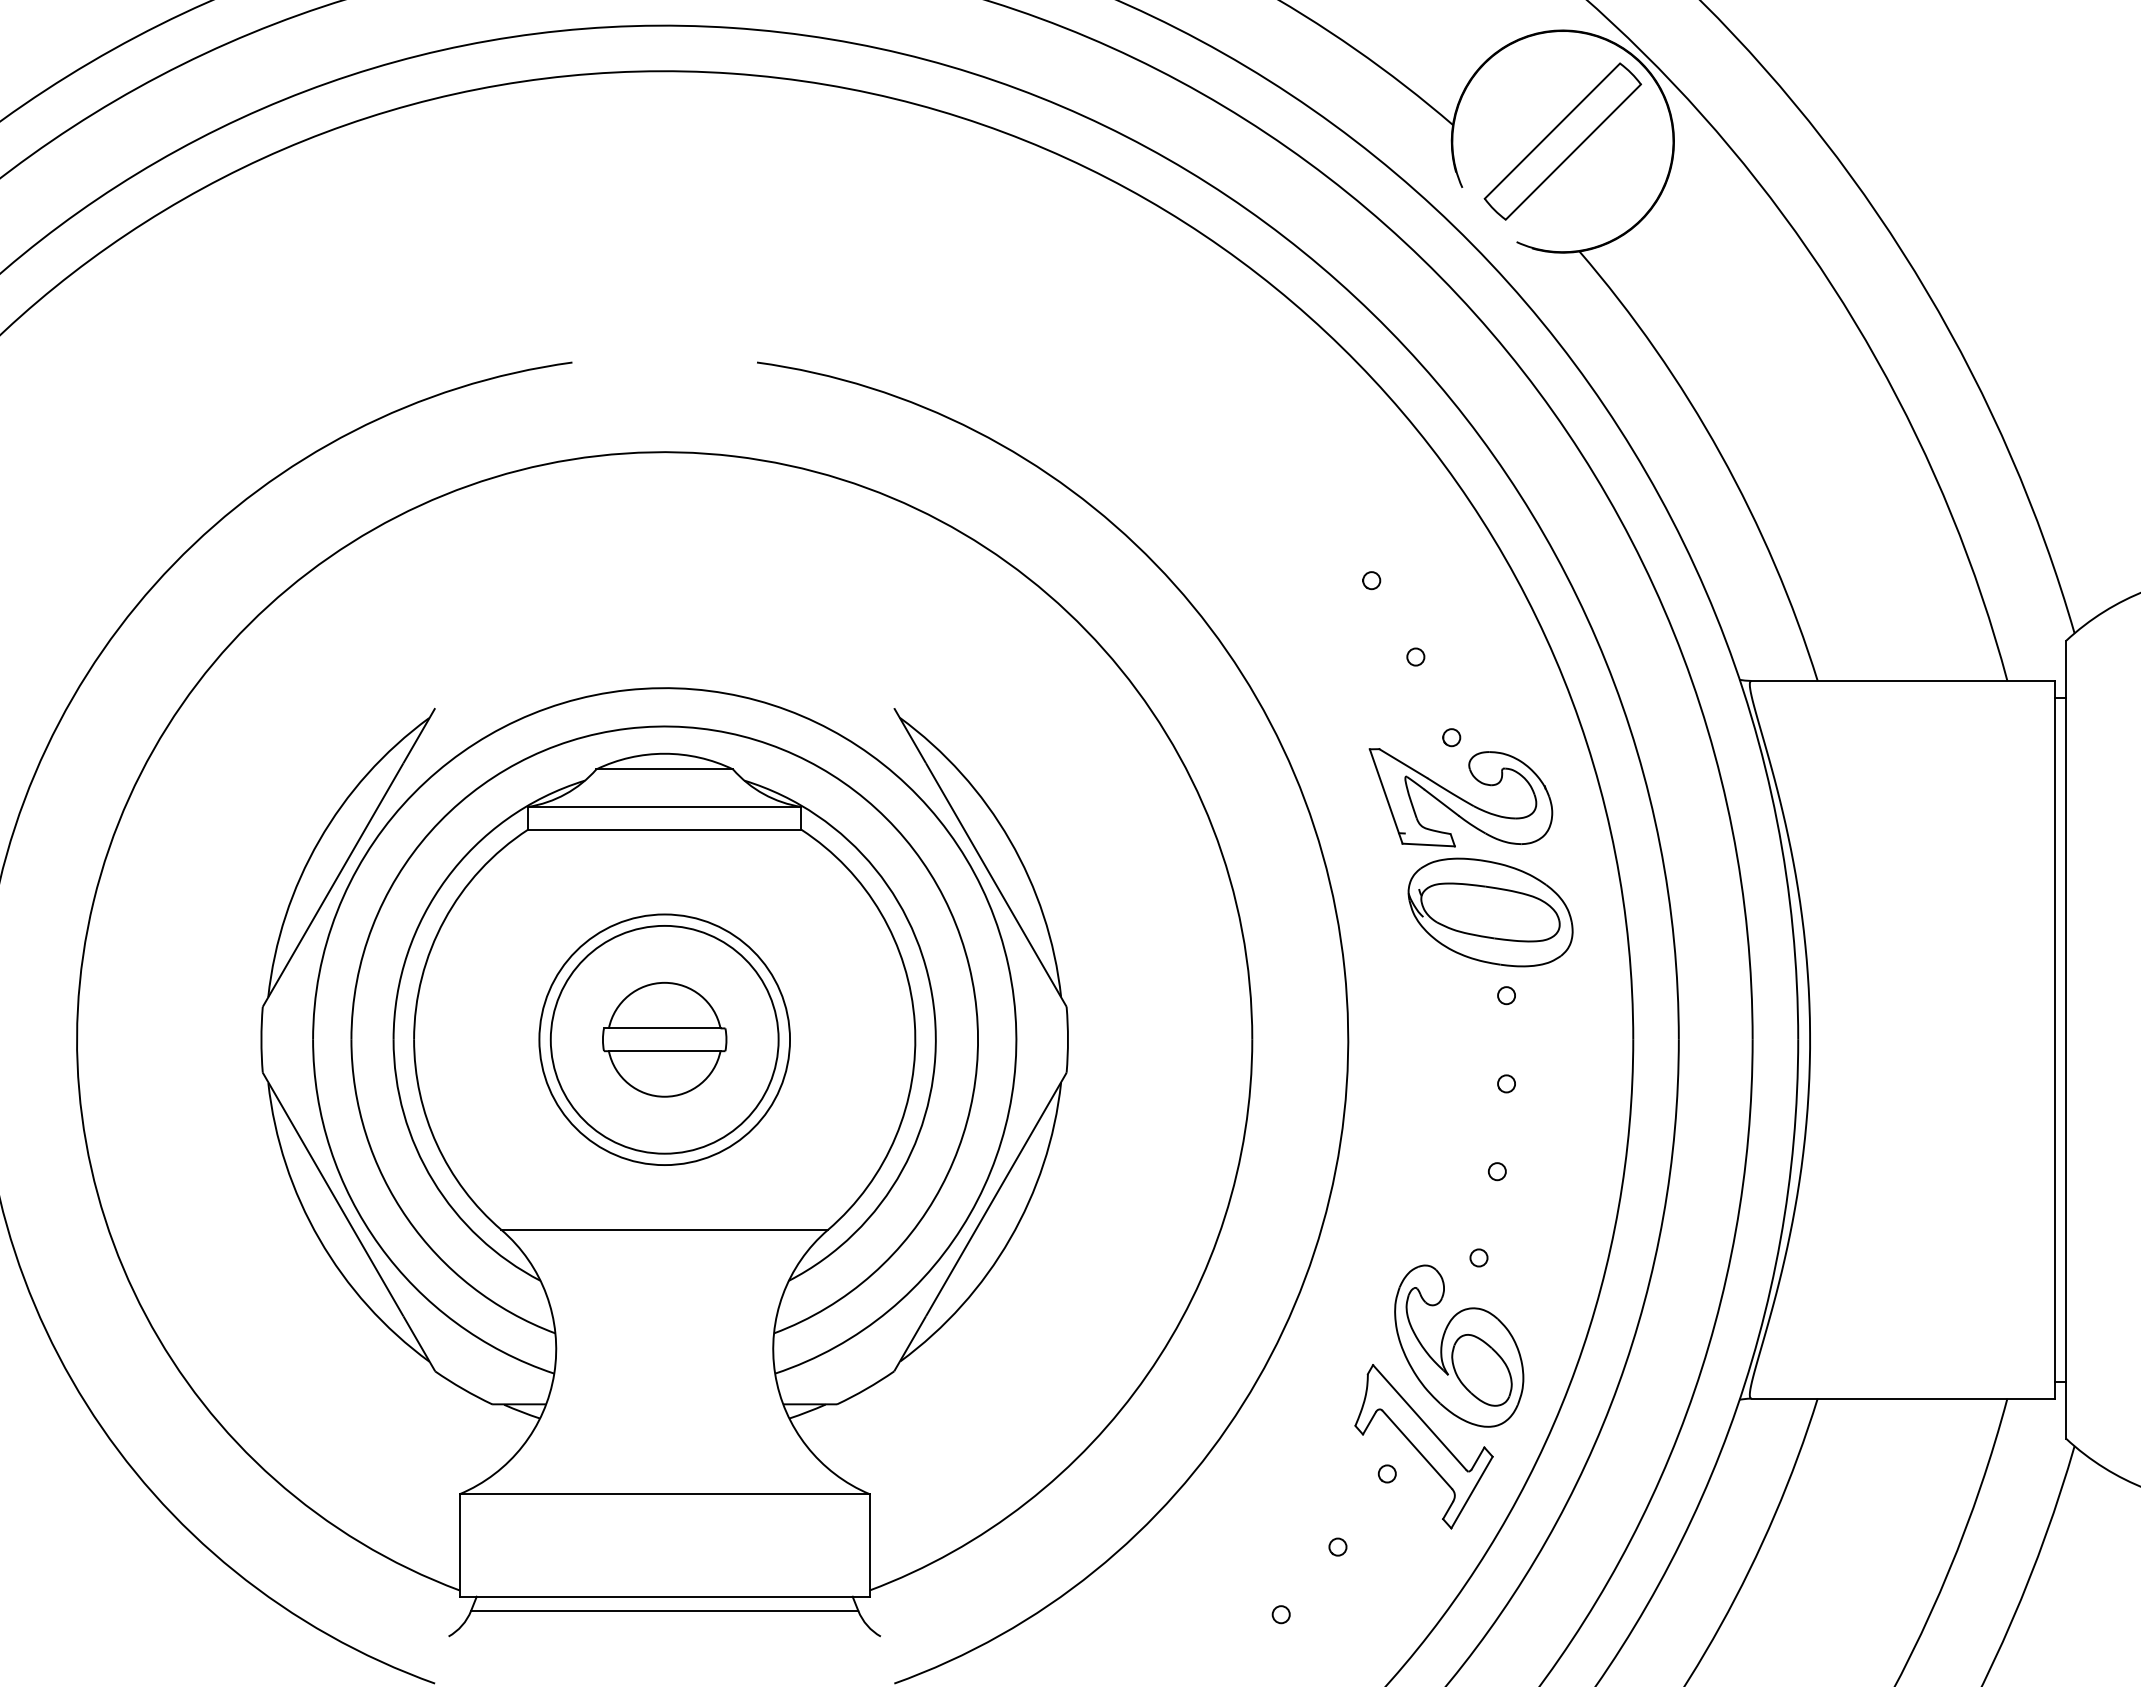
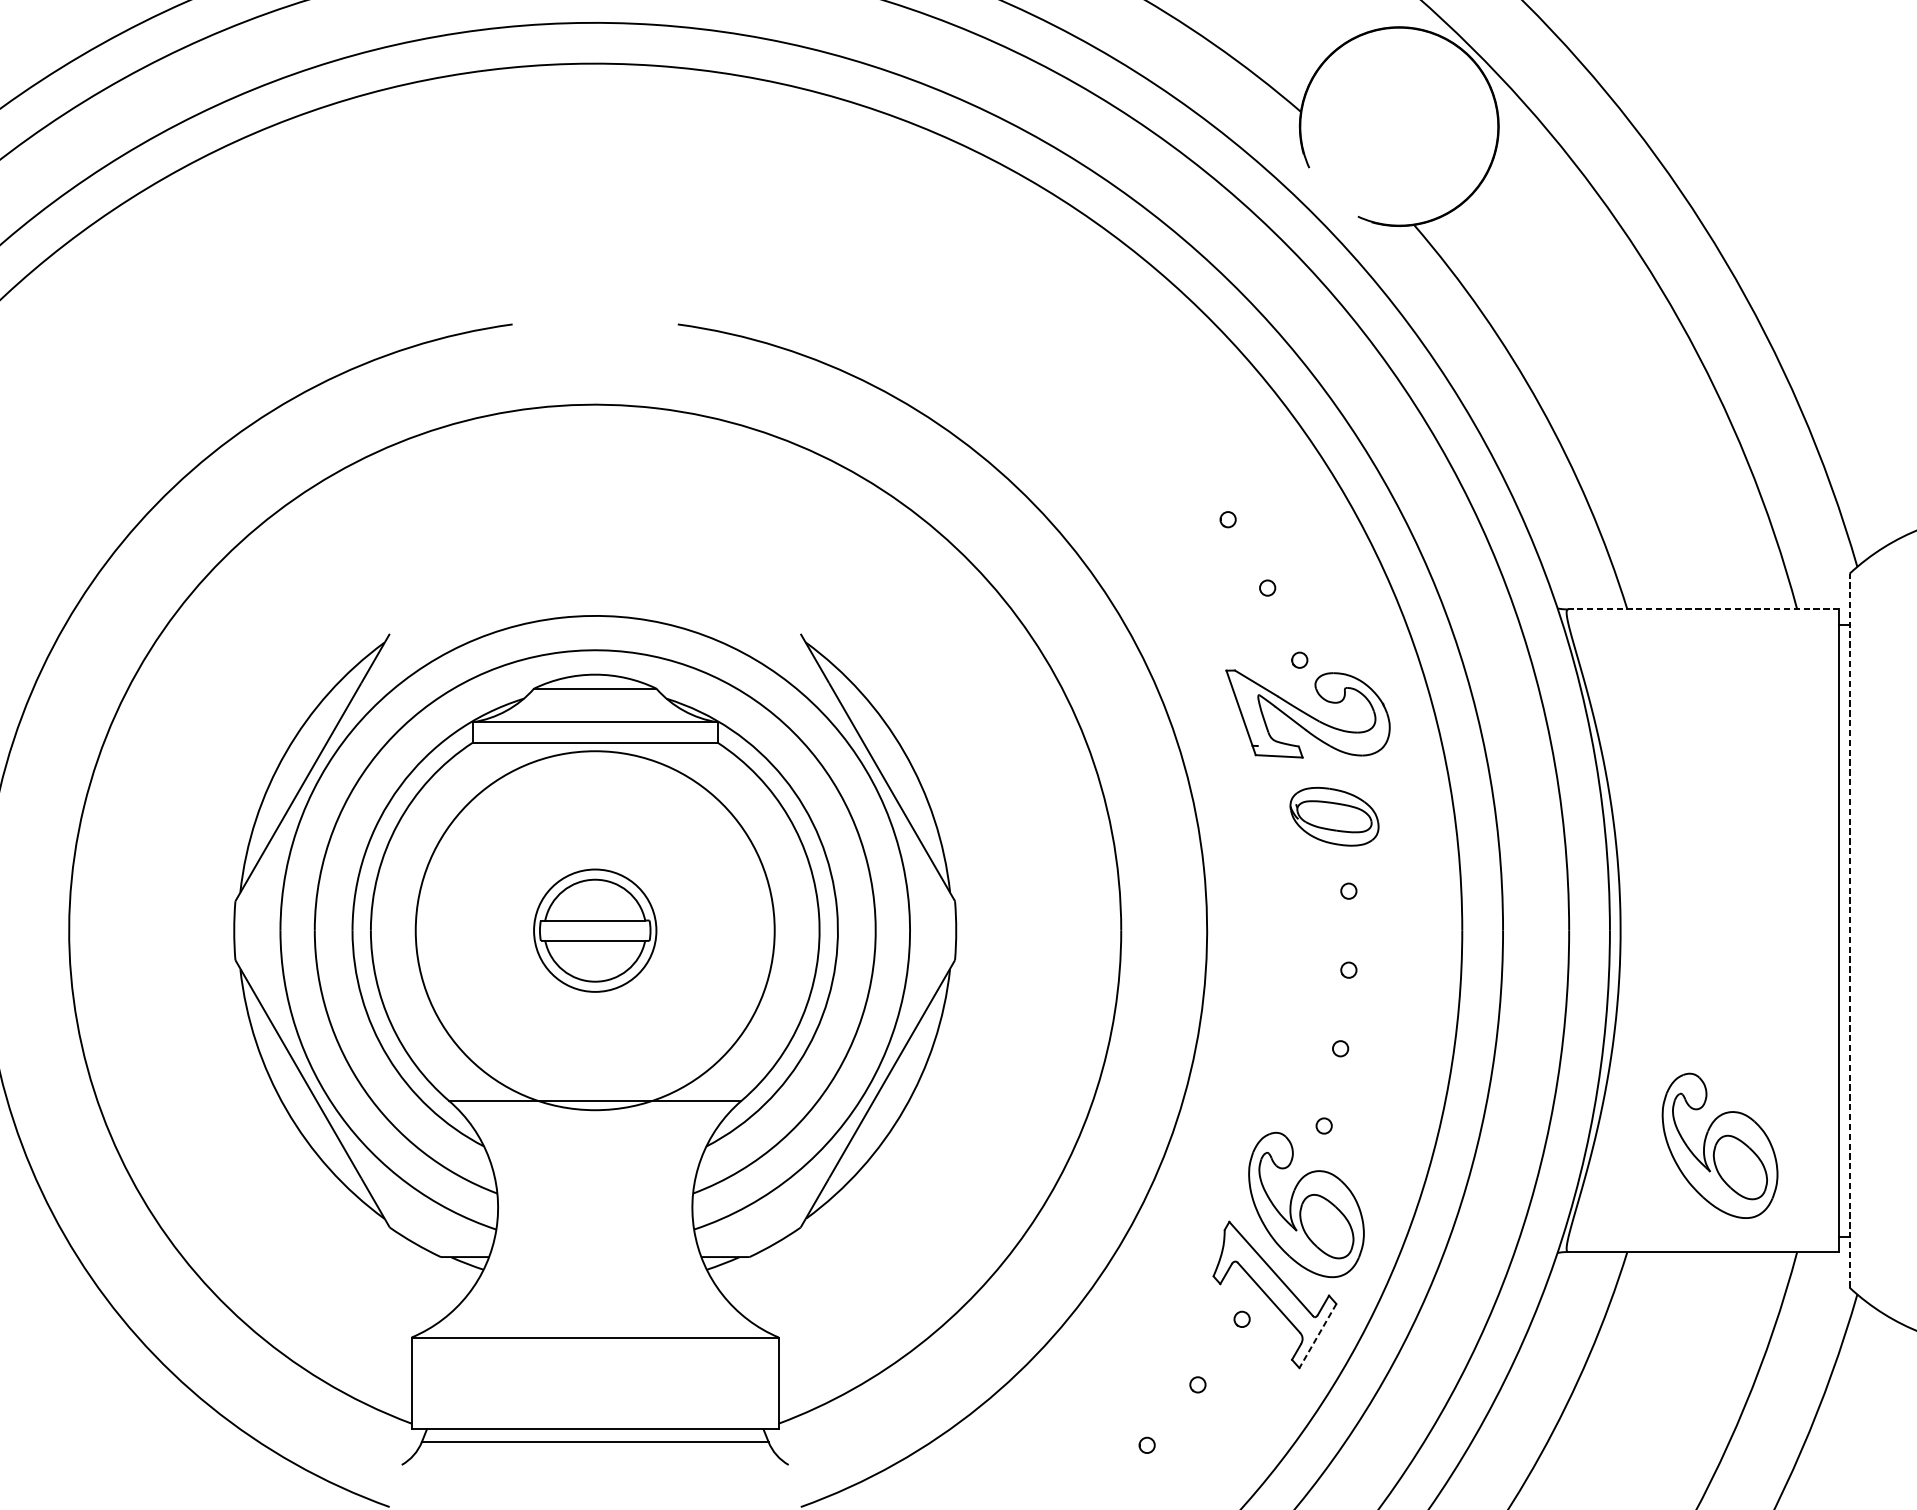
part: (1562, 141) -> (1398, 126), removed
line: (1902, 680) -> (1703, 609), solid -> dashed
part: (1490, 912) -> (1334, 816), size x0.6
circle: (664, 1039) -> (595, 930), size x0.6
circle: (664, 1039) -> (595, 930), size x1.6
line: (2065, 1039) -> (1849, 930), solid -> dashed
part: (1921, 1279) -> (1720, 1145), added
line: (1471, 1493) -> (1317, 1336), solid -> dashed

